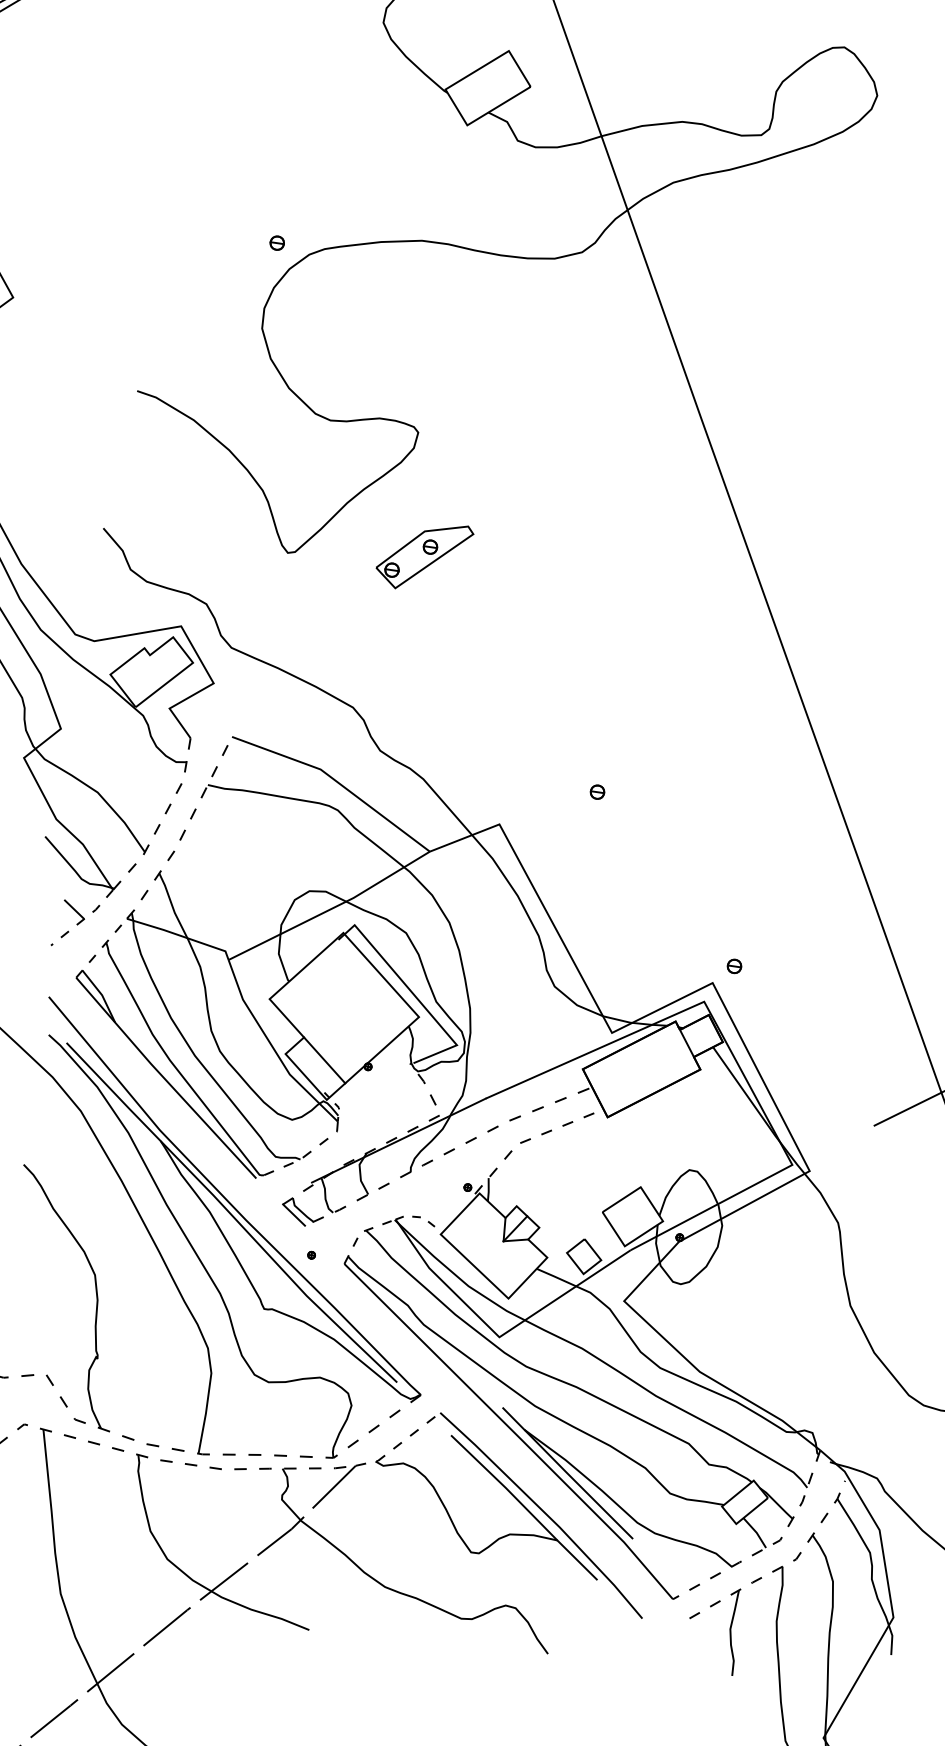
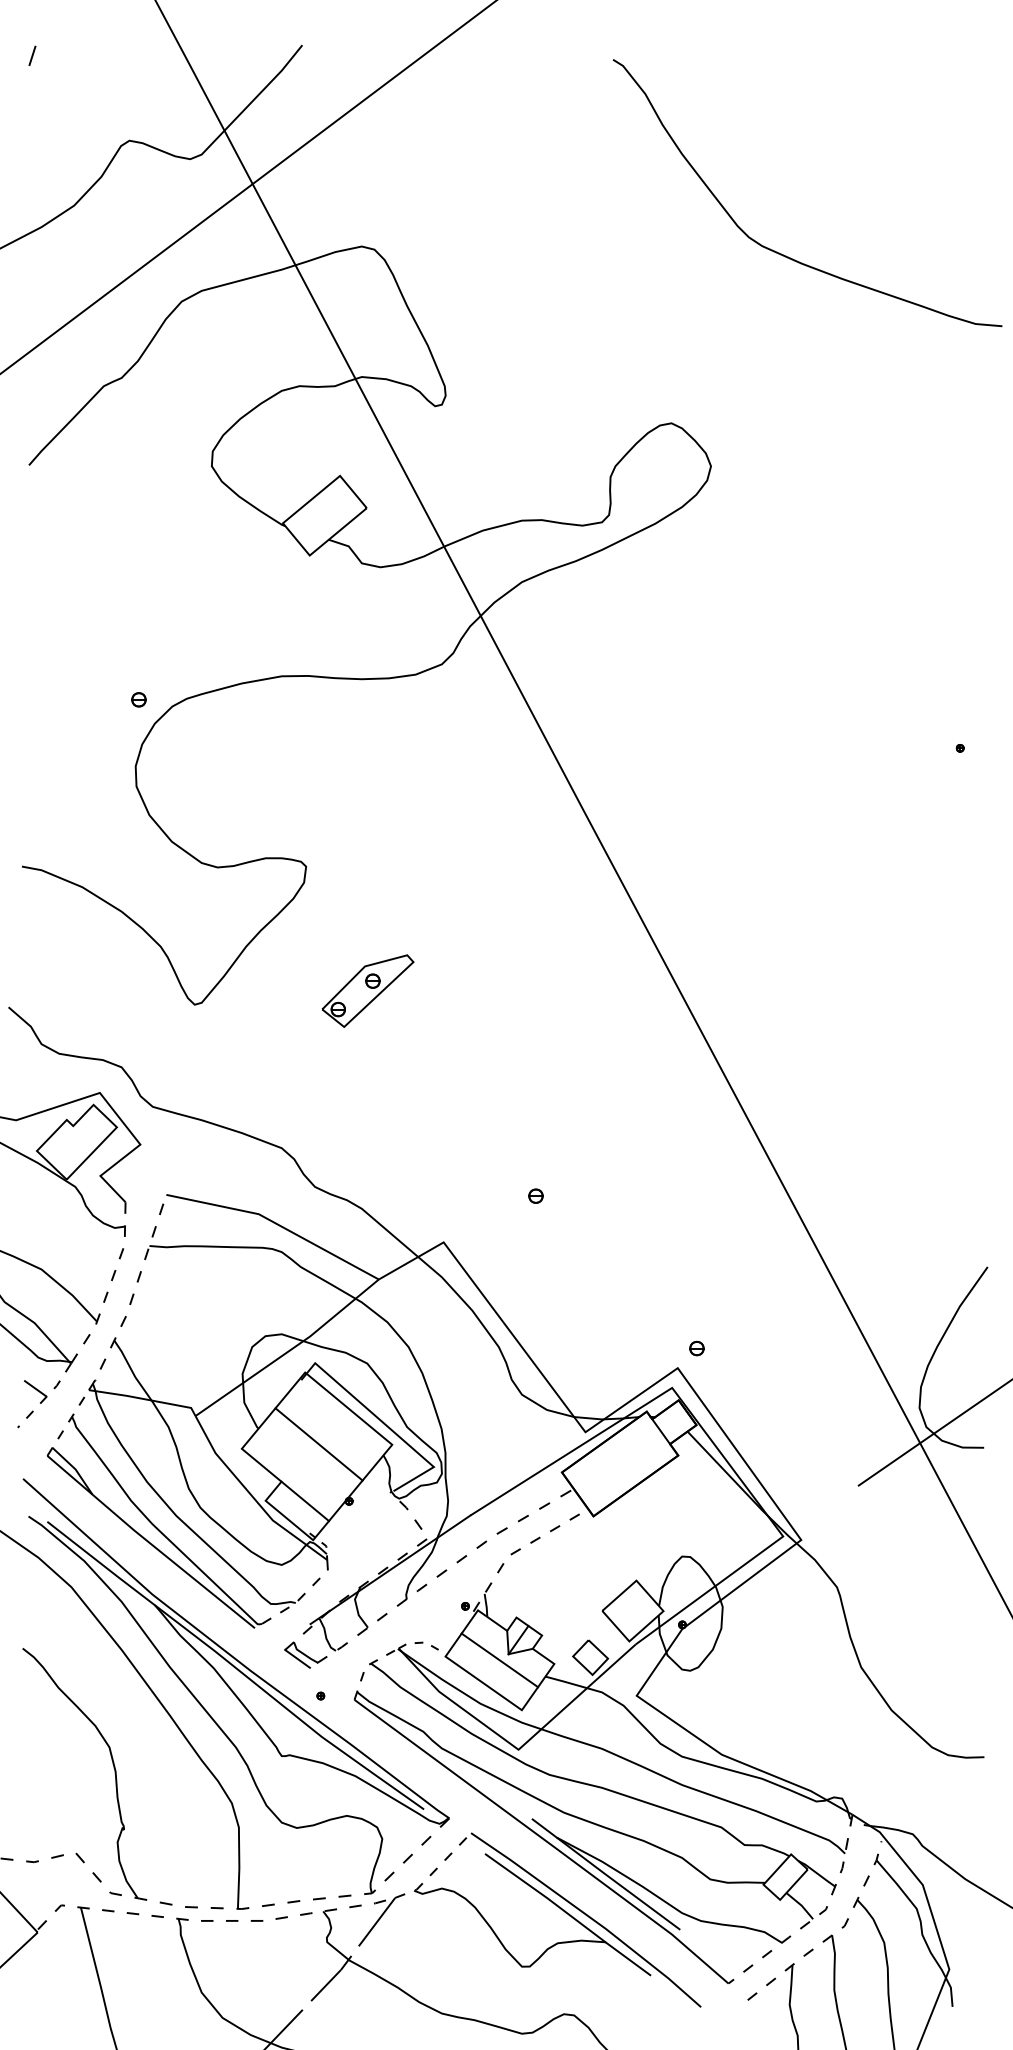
part: (423, 555) -> (367, 990), moved
line: (346, 1006) -> (318, 1444), added
line: (493, 1246) -> (499, 1660), added

